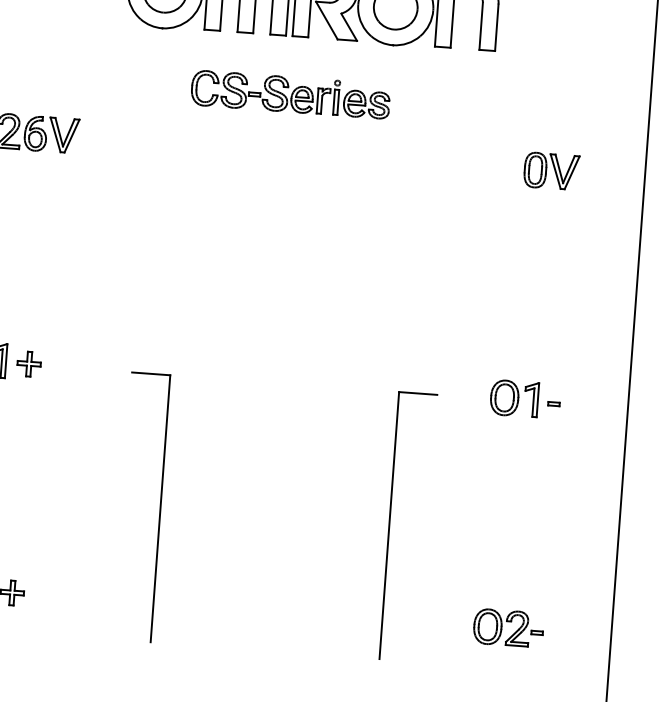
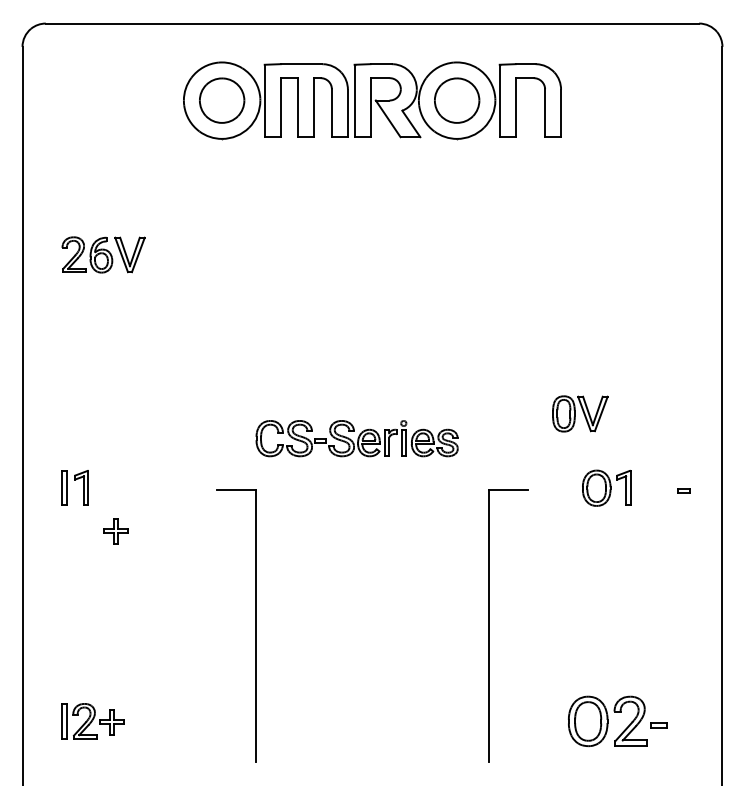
part: (290, 94) -> (356, 438), moved
part: (551, 170) -> (580, 413), moved
part: (28, 364) -> (115, 531), moved
part: (553, 403) -> (683, 490), moved
part: (508, 628) -> (617, 721), size x1.4

